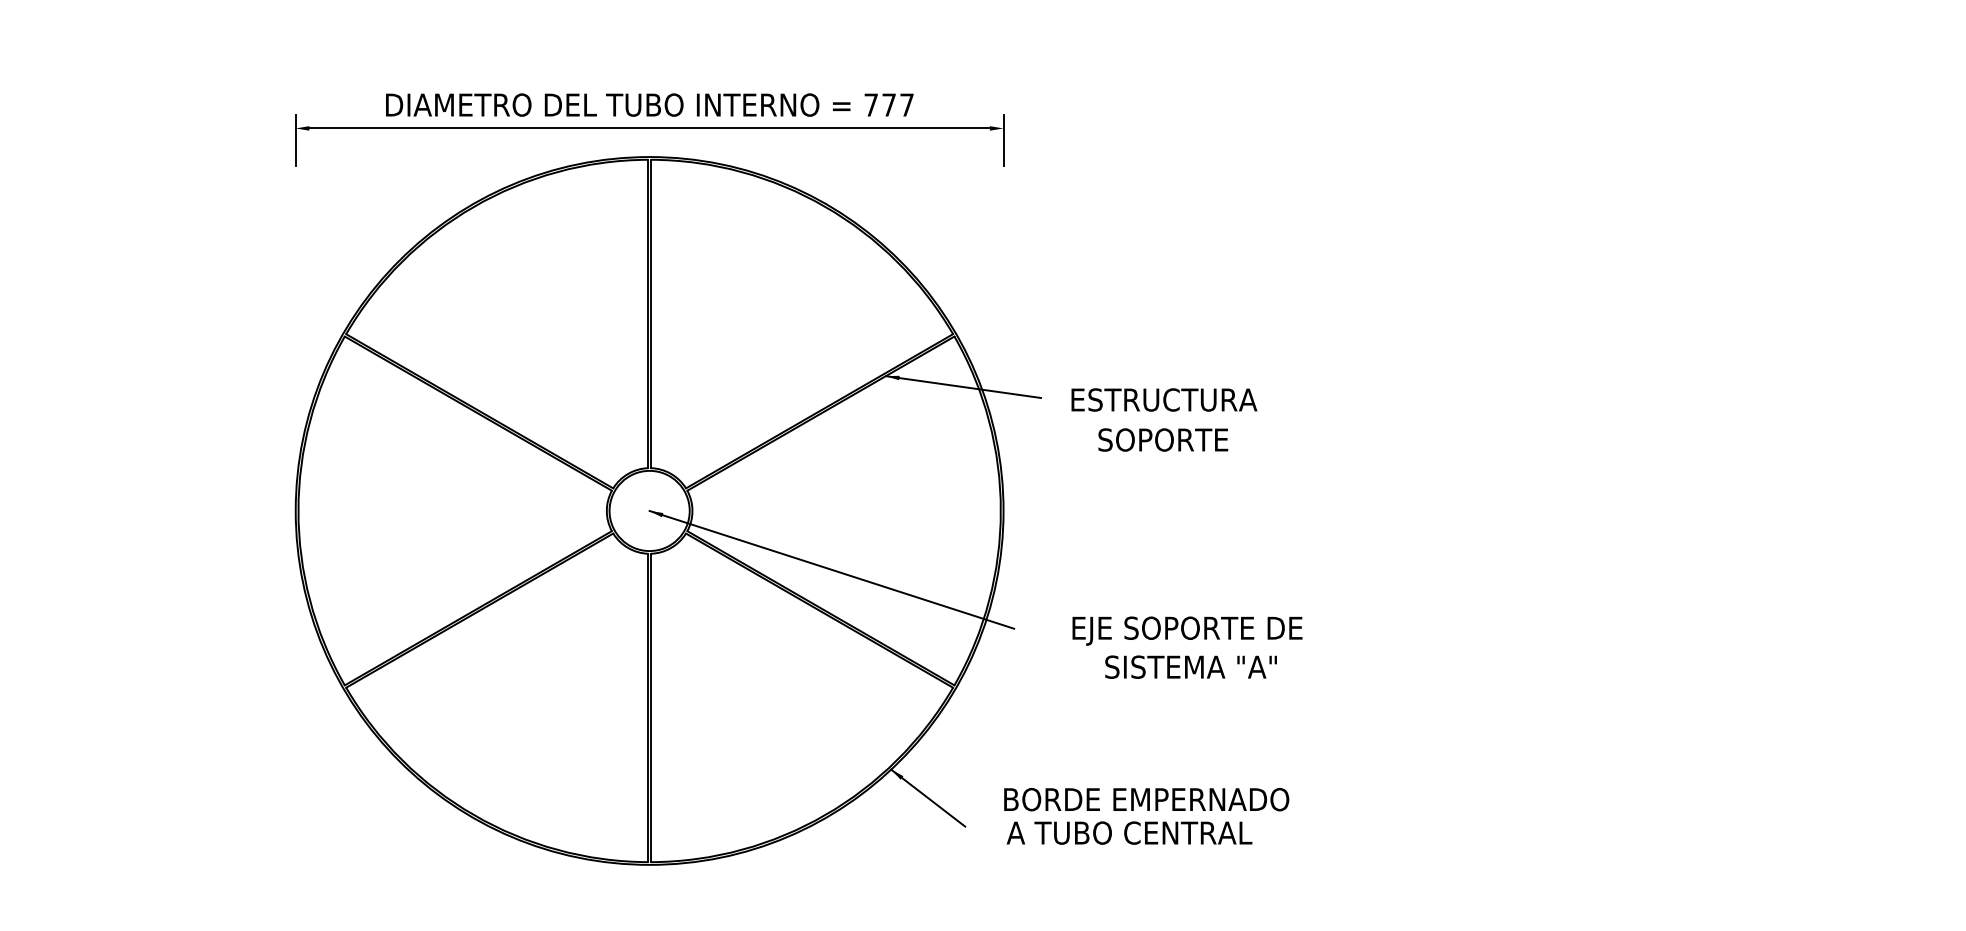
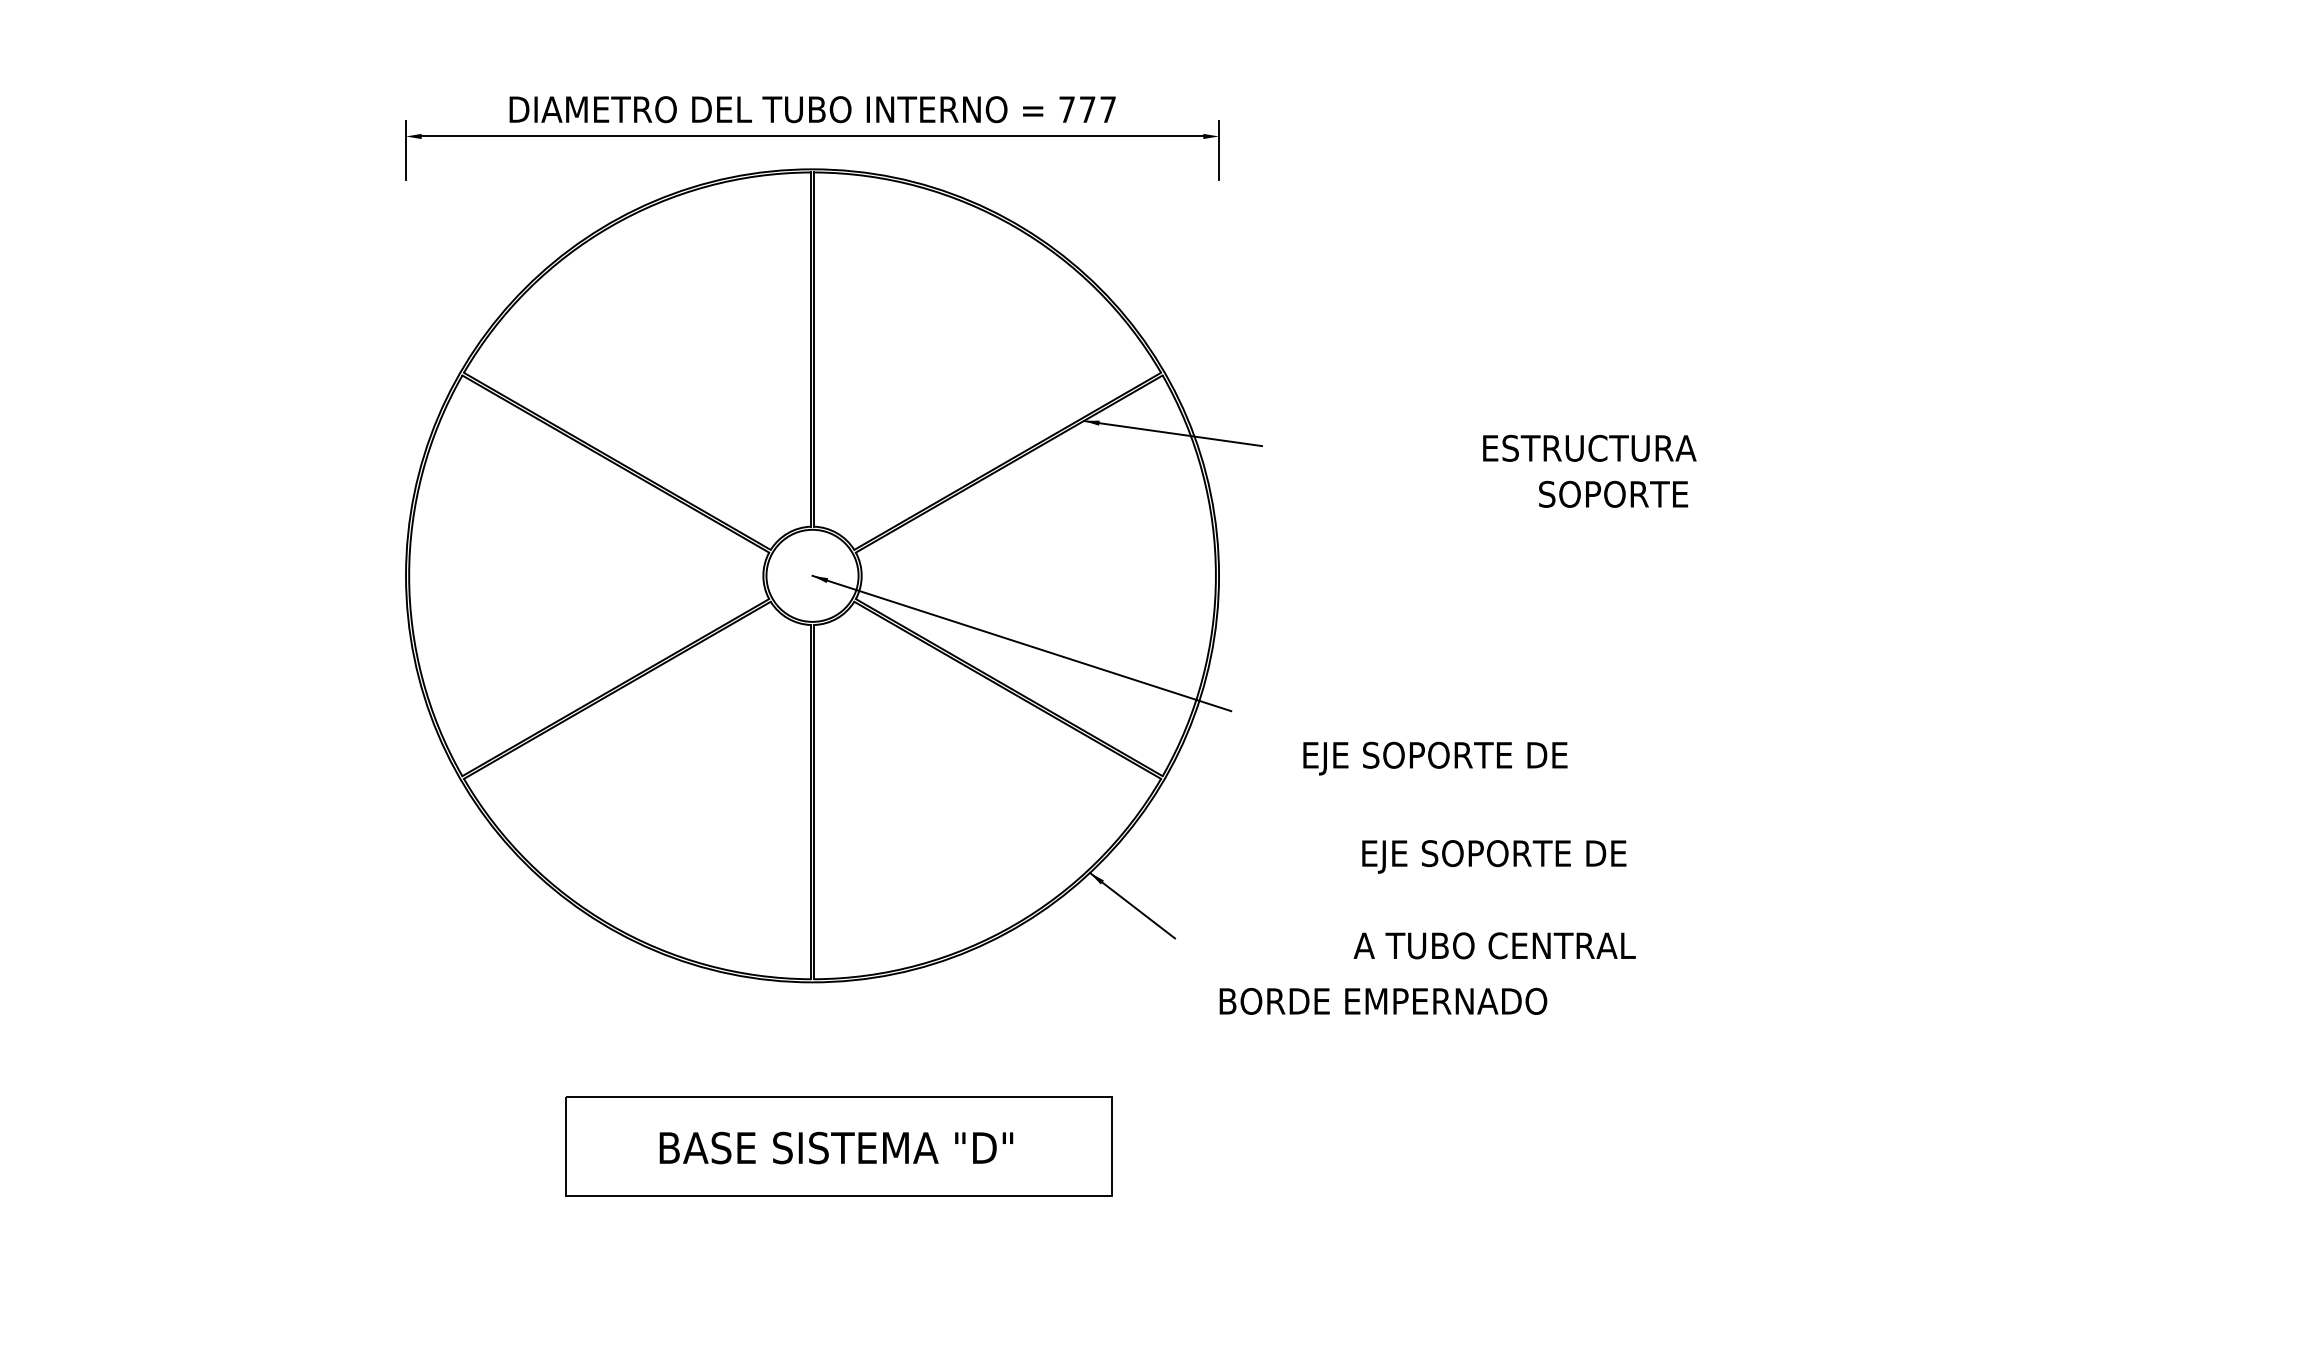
text: (1164, 399) -> (1589, 447), moved
text: (1163, 439) -> (1613, 493), moved
text: (1187, 630) -> (1494, 856), moved
text: (1191, 669) -> (1435, 758), SISTEMA "A" -> EJE SOPORTE DE
text: (1146, 799) -> (1383, 1001), moved
text: (1129, 832) -> (1494, 945), moved

